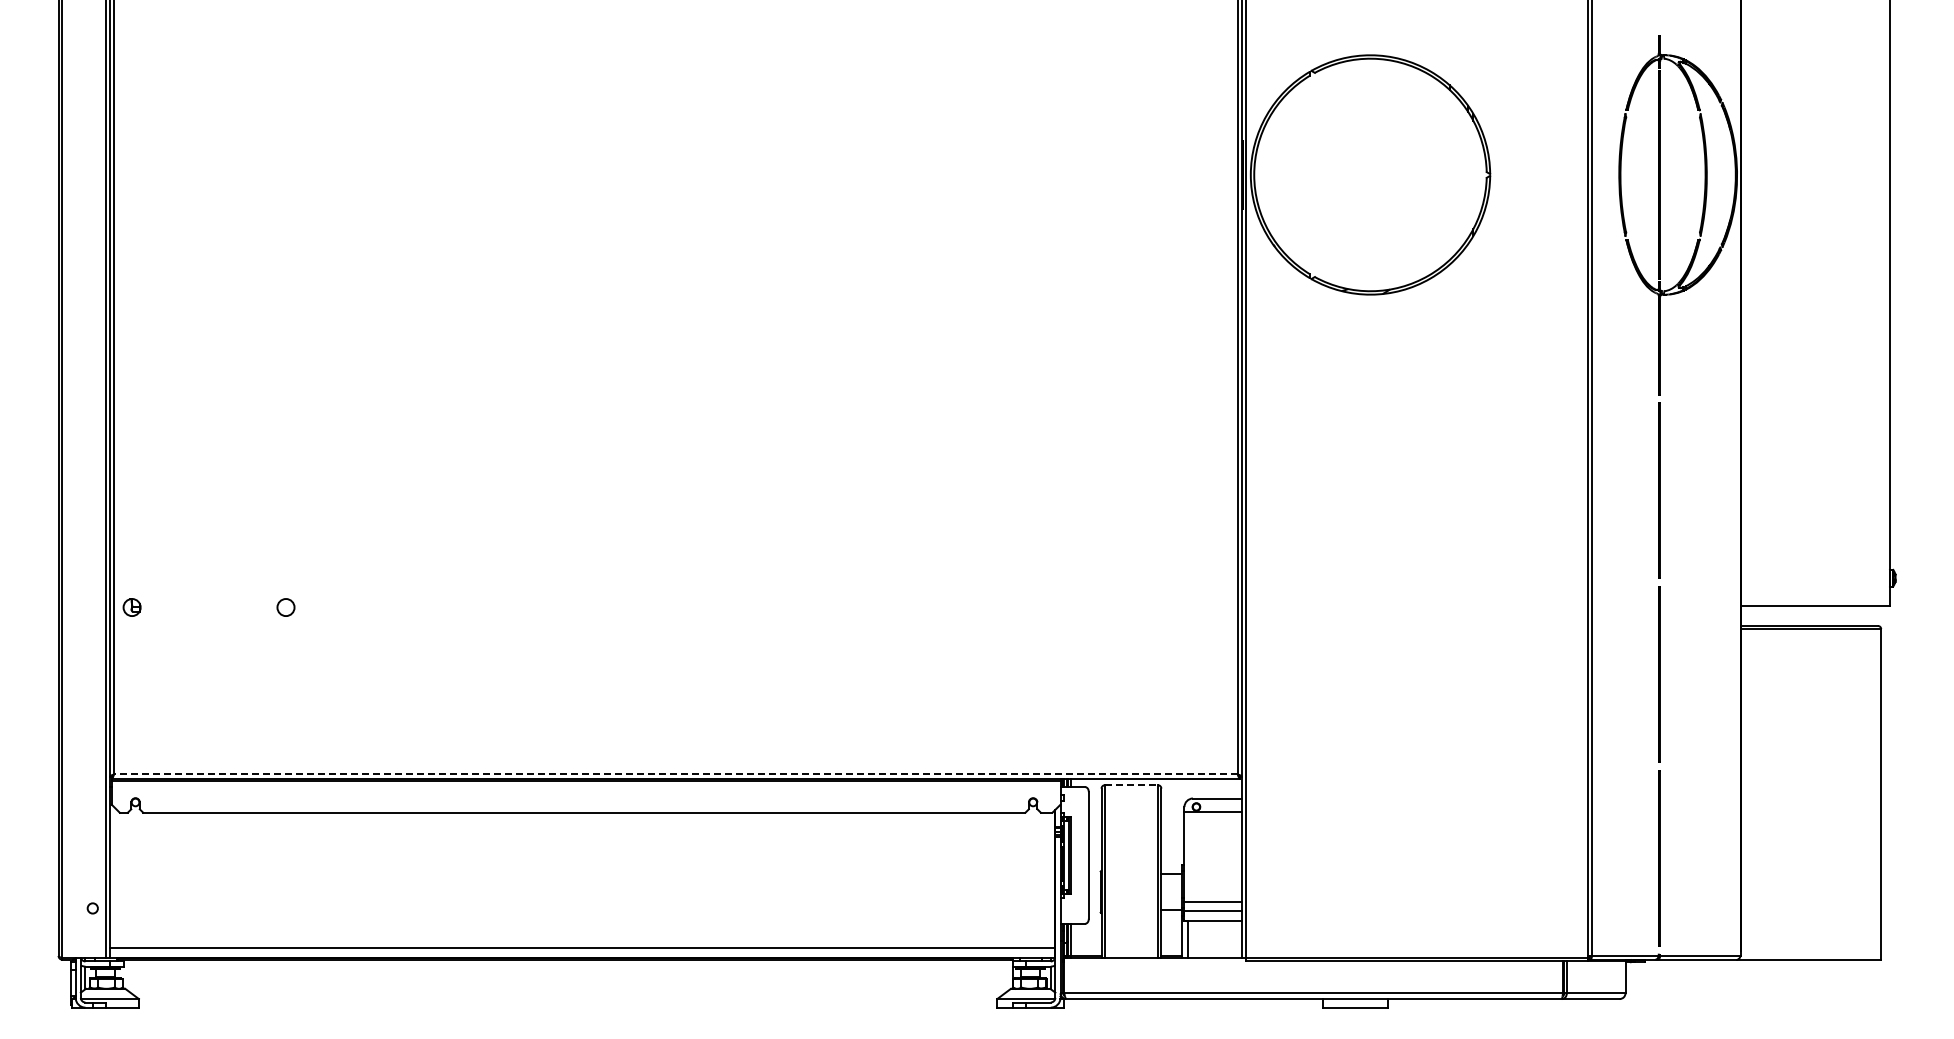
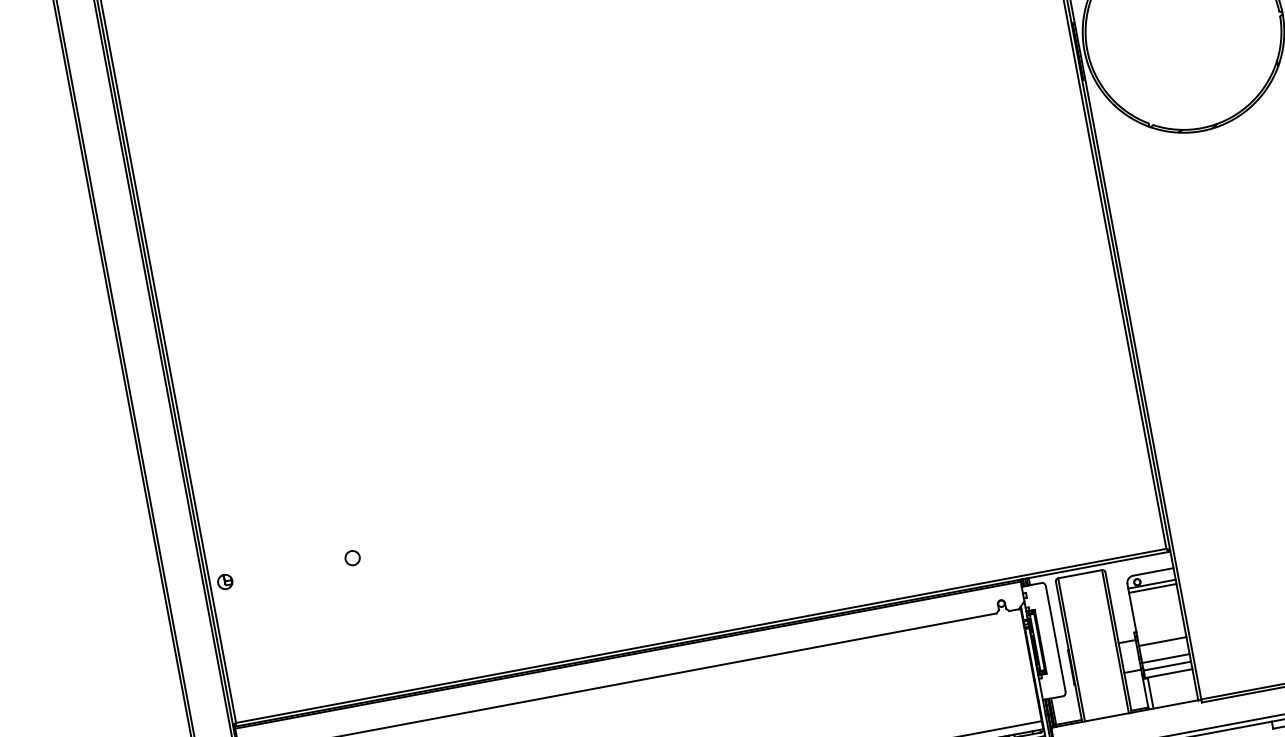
line: (675, 774) -> (700, 636), dashed -> solid
line: (1131, 785) -> (1080, 574), dashed -> solid
line: (1212, 817) -> (1152, 588), added
line: (1212, 881) -> (1162, 641), added

